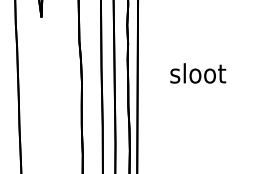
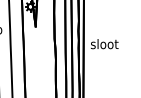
text: (197, 74) -> (104, 44), moved

